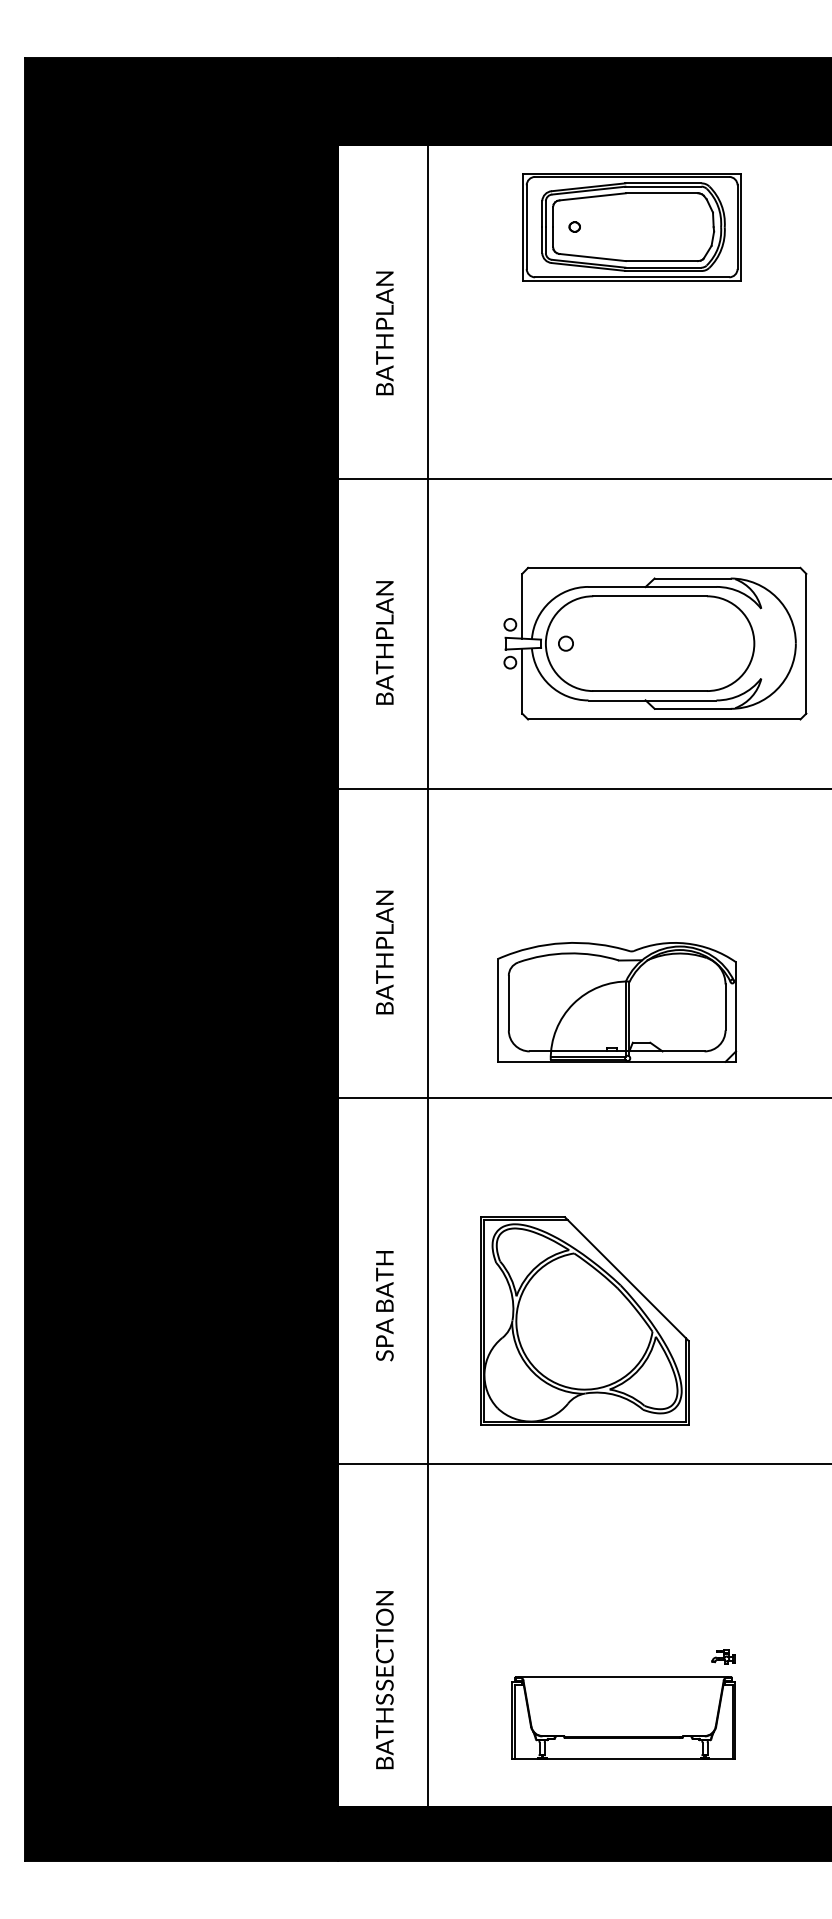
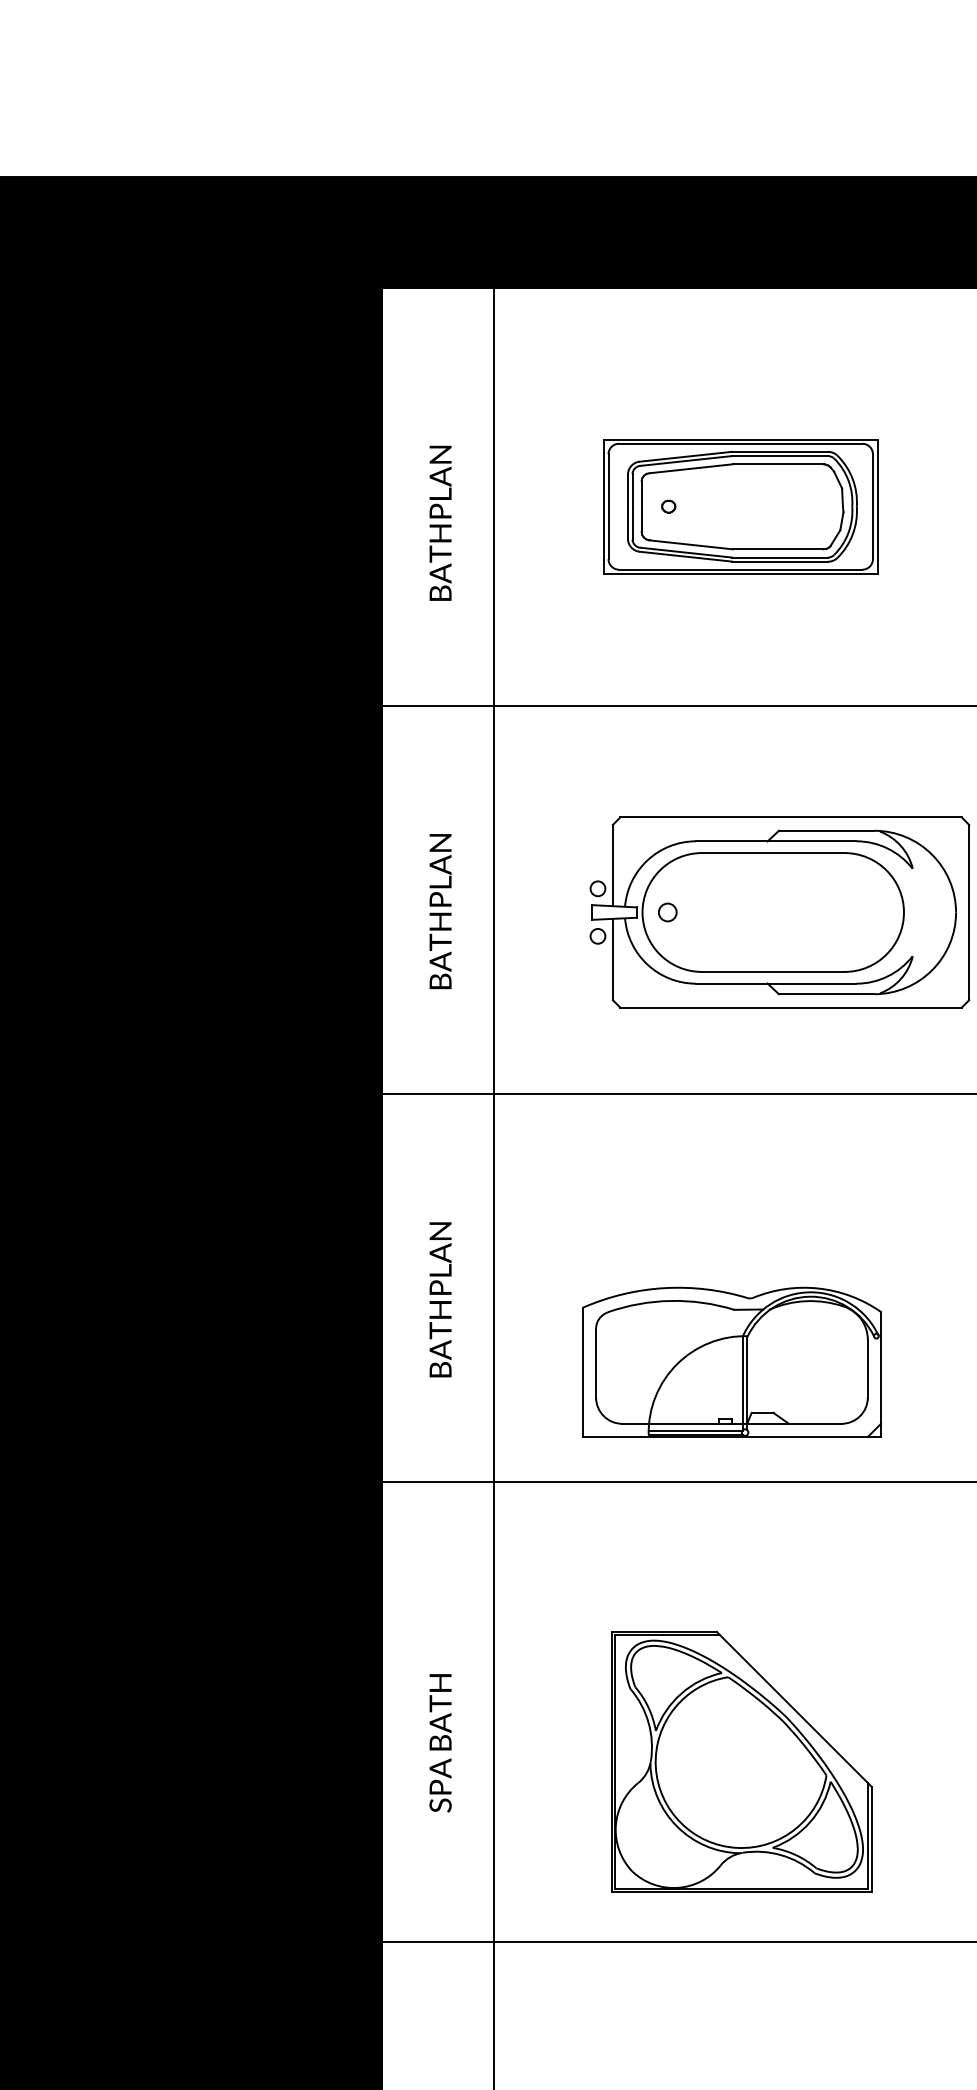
part: (631, 227) -> (739, 507), moved
part: (584, 1320) -> (741, 1761), moved

